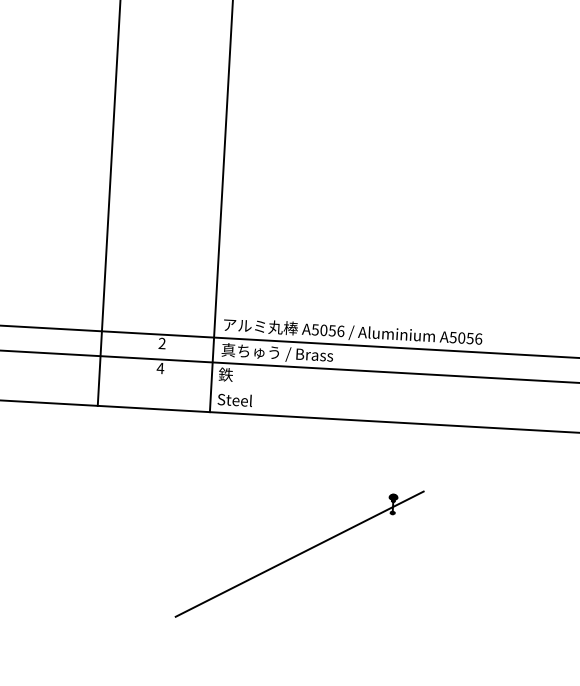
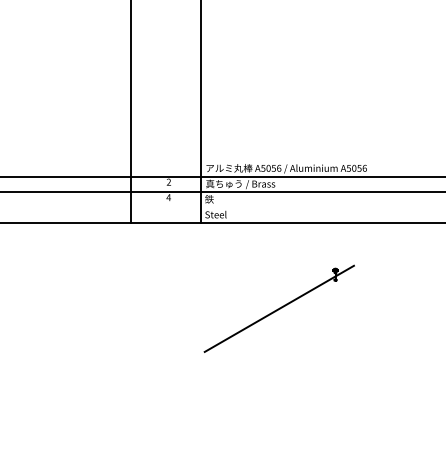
part: (298, 553) -> (278, 308), moved

